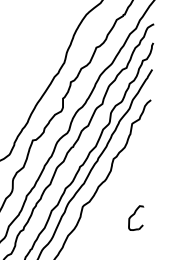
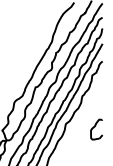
part: (135, 217) -> (96, 129), size x1.43

